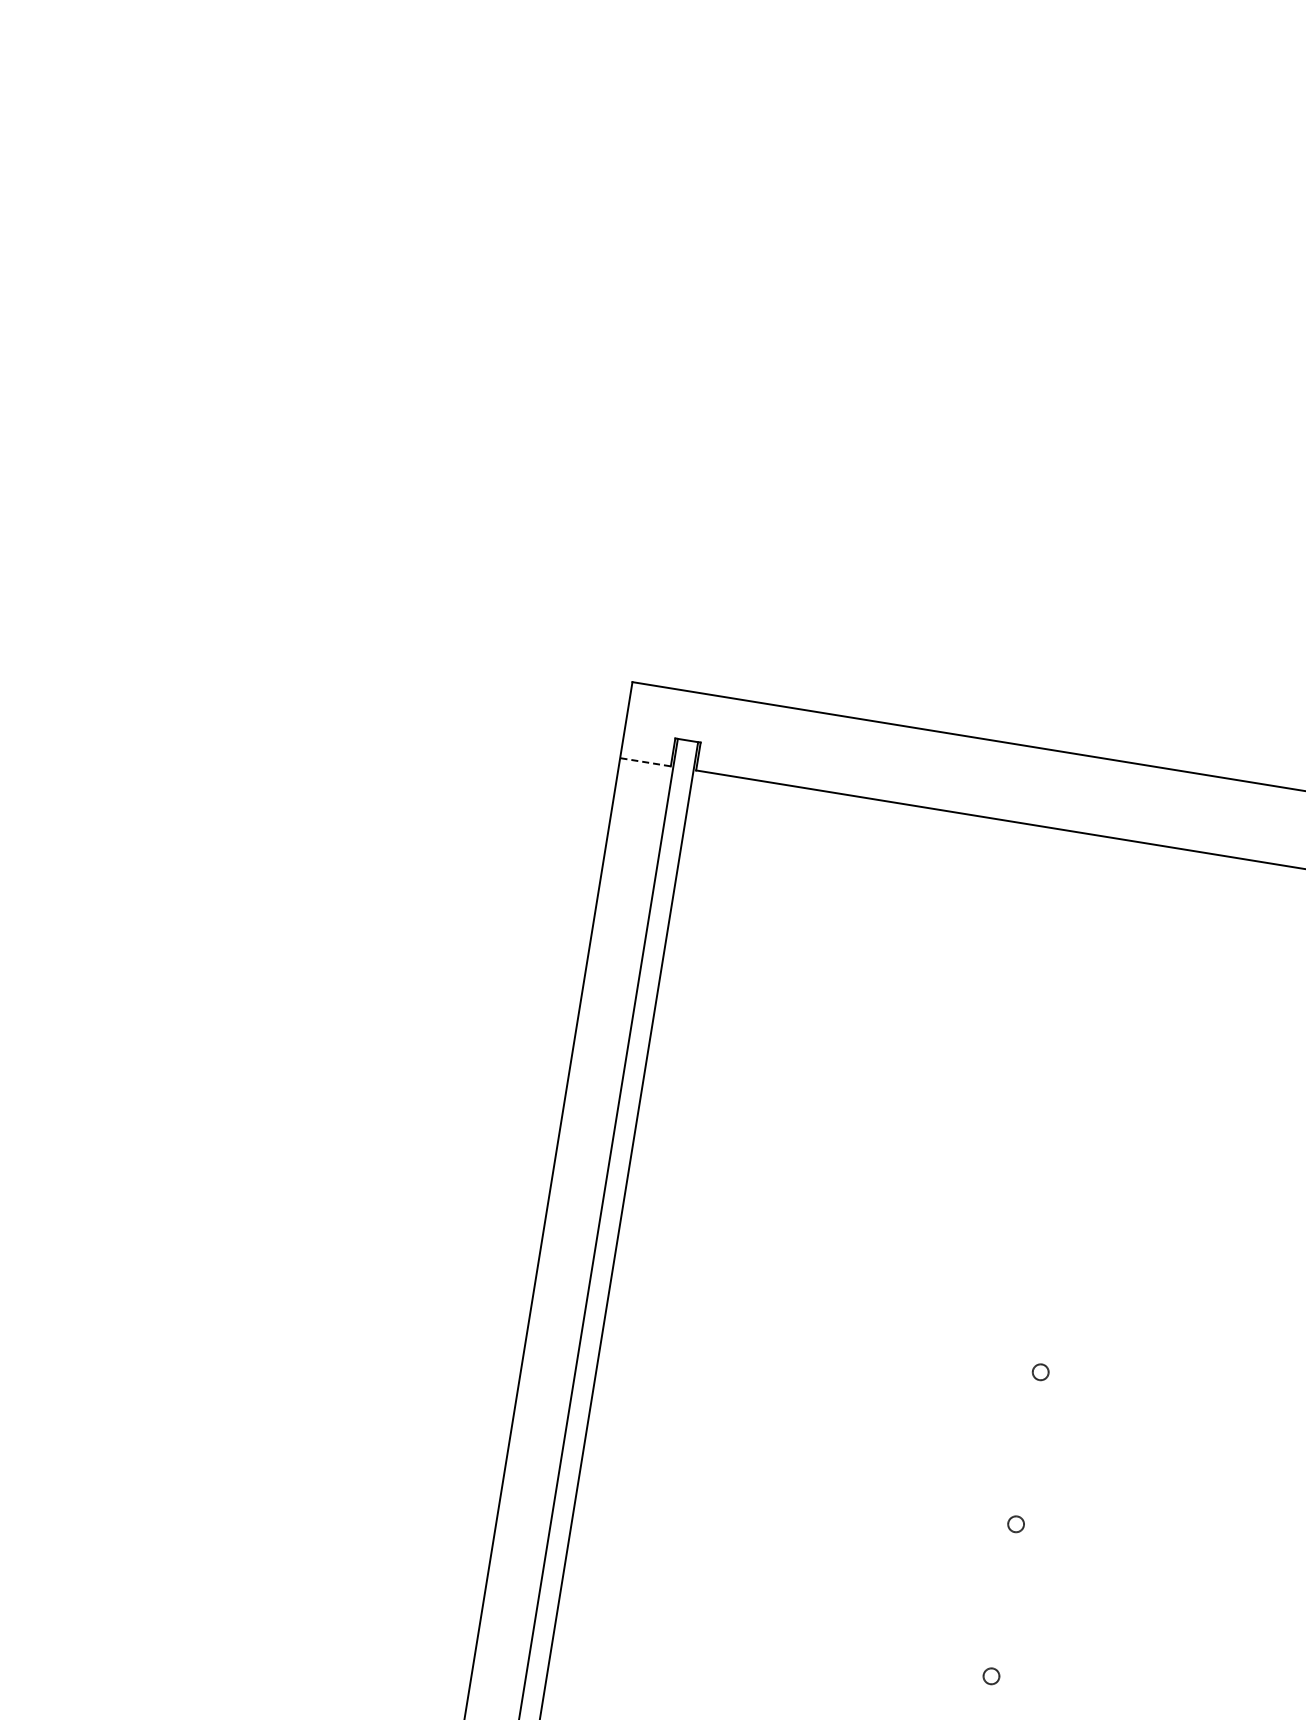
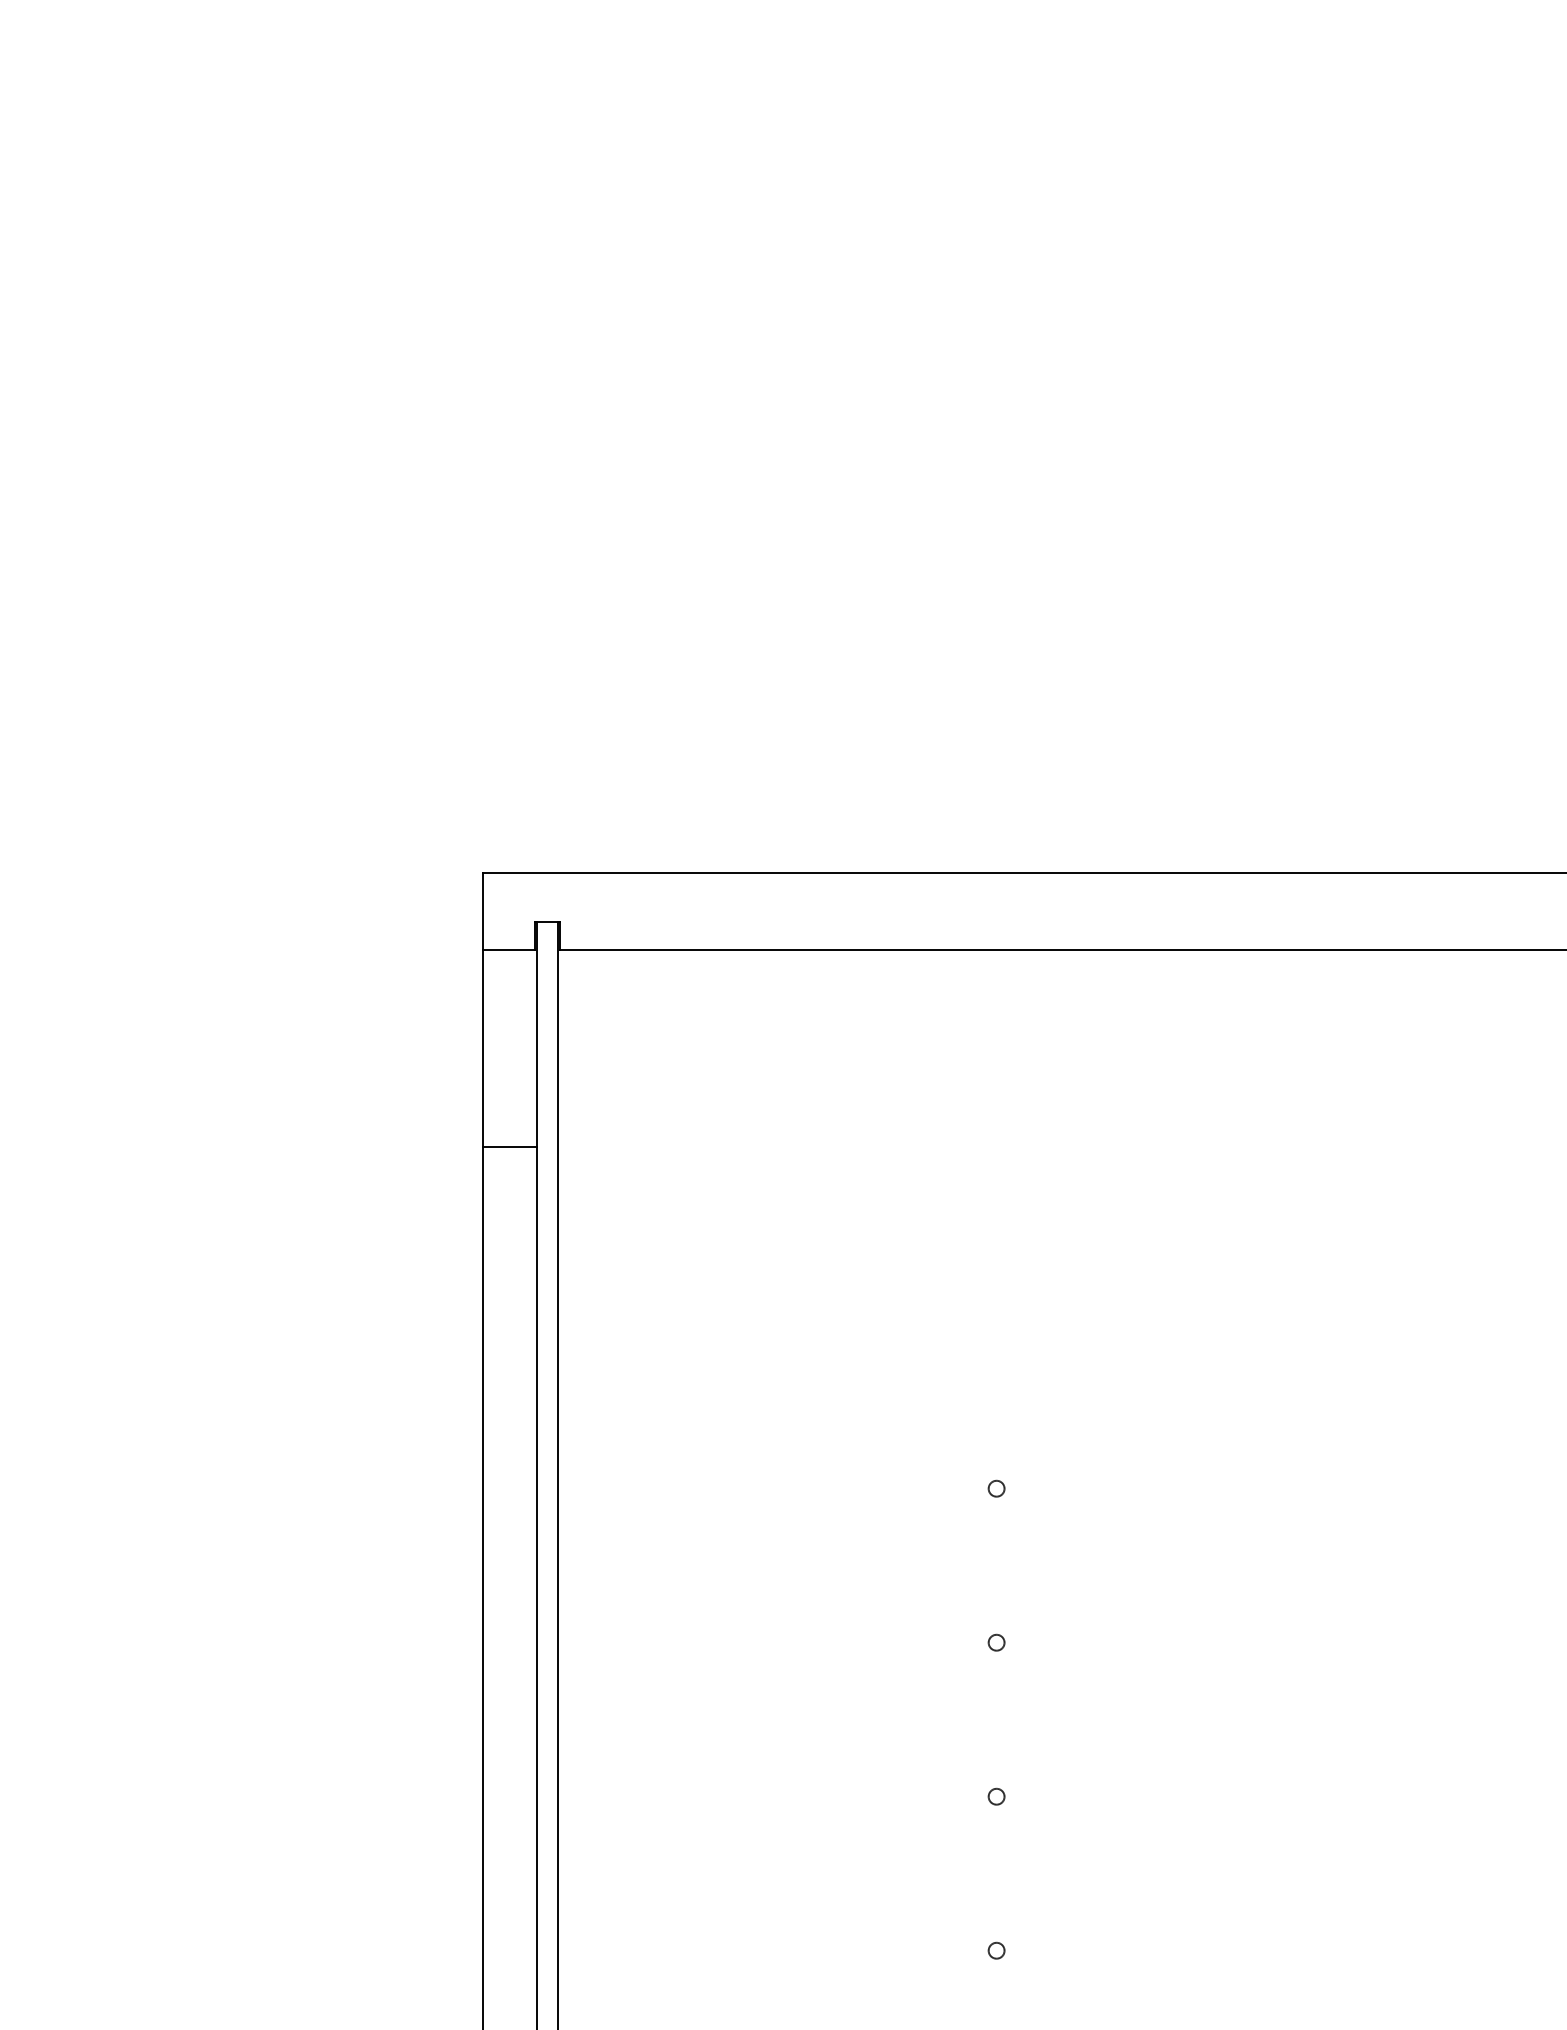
line: (645, 761) -> (508, 949), dashed -> solid
line: (615, 957) -> (510, 1147), added

